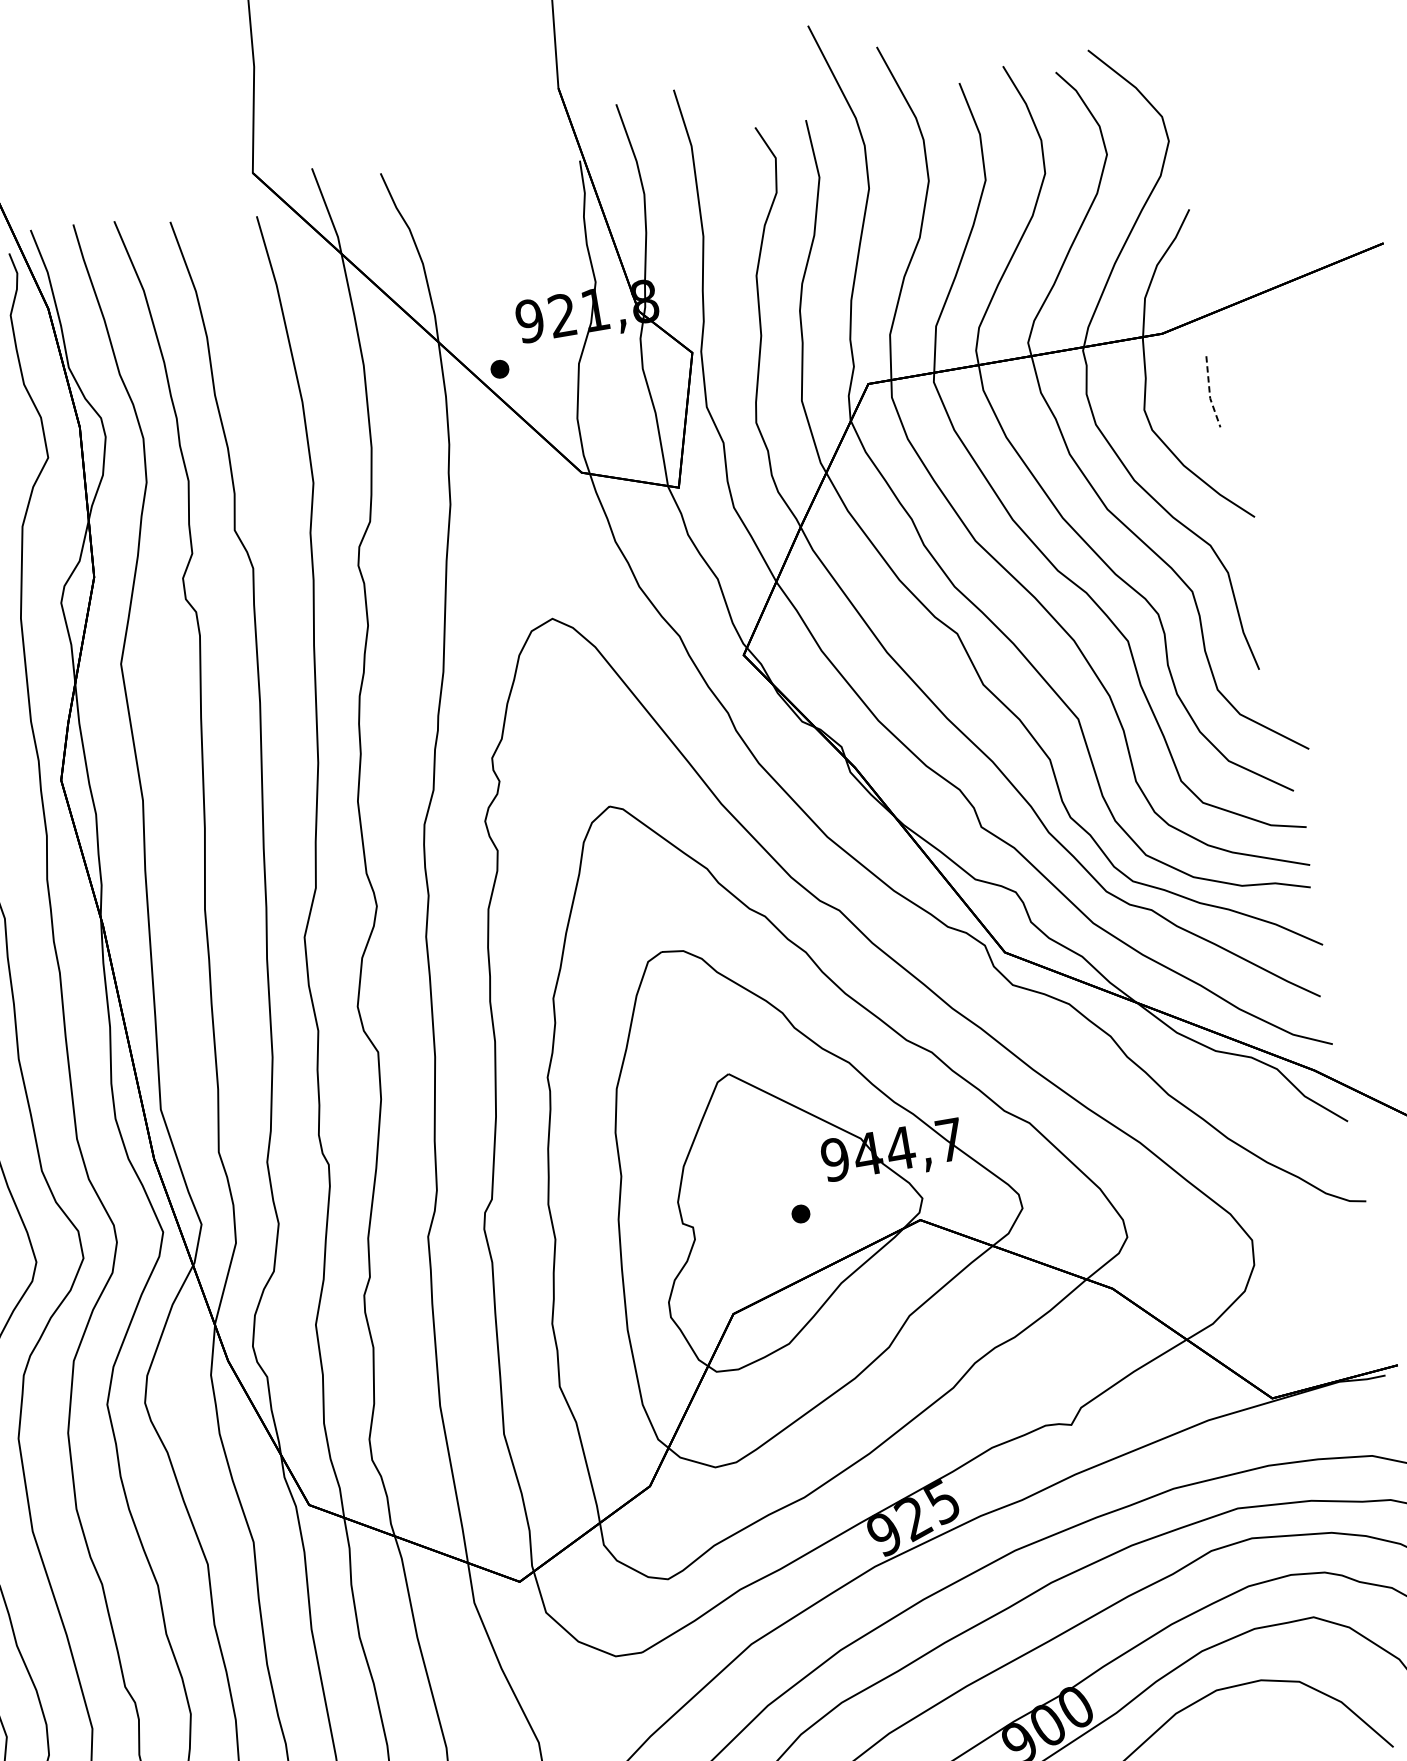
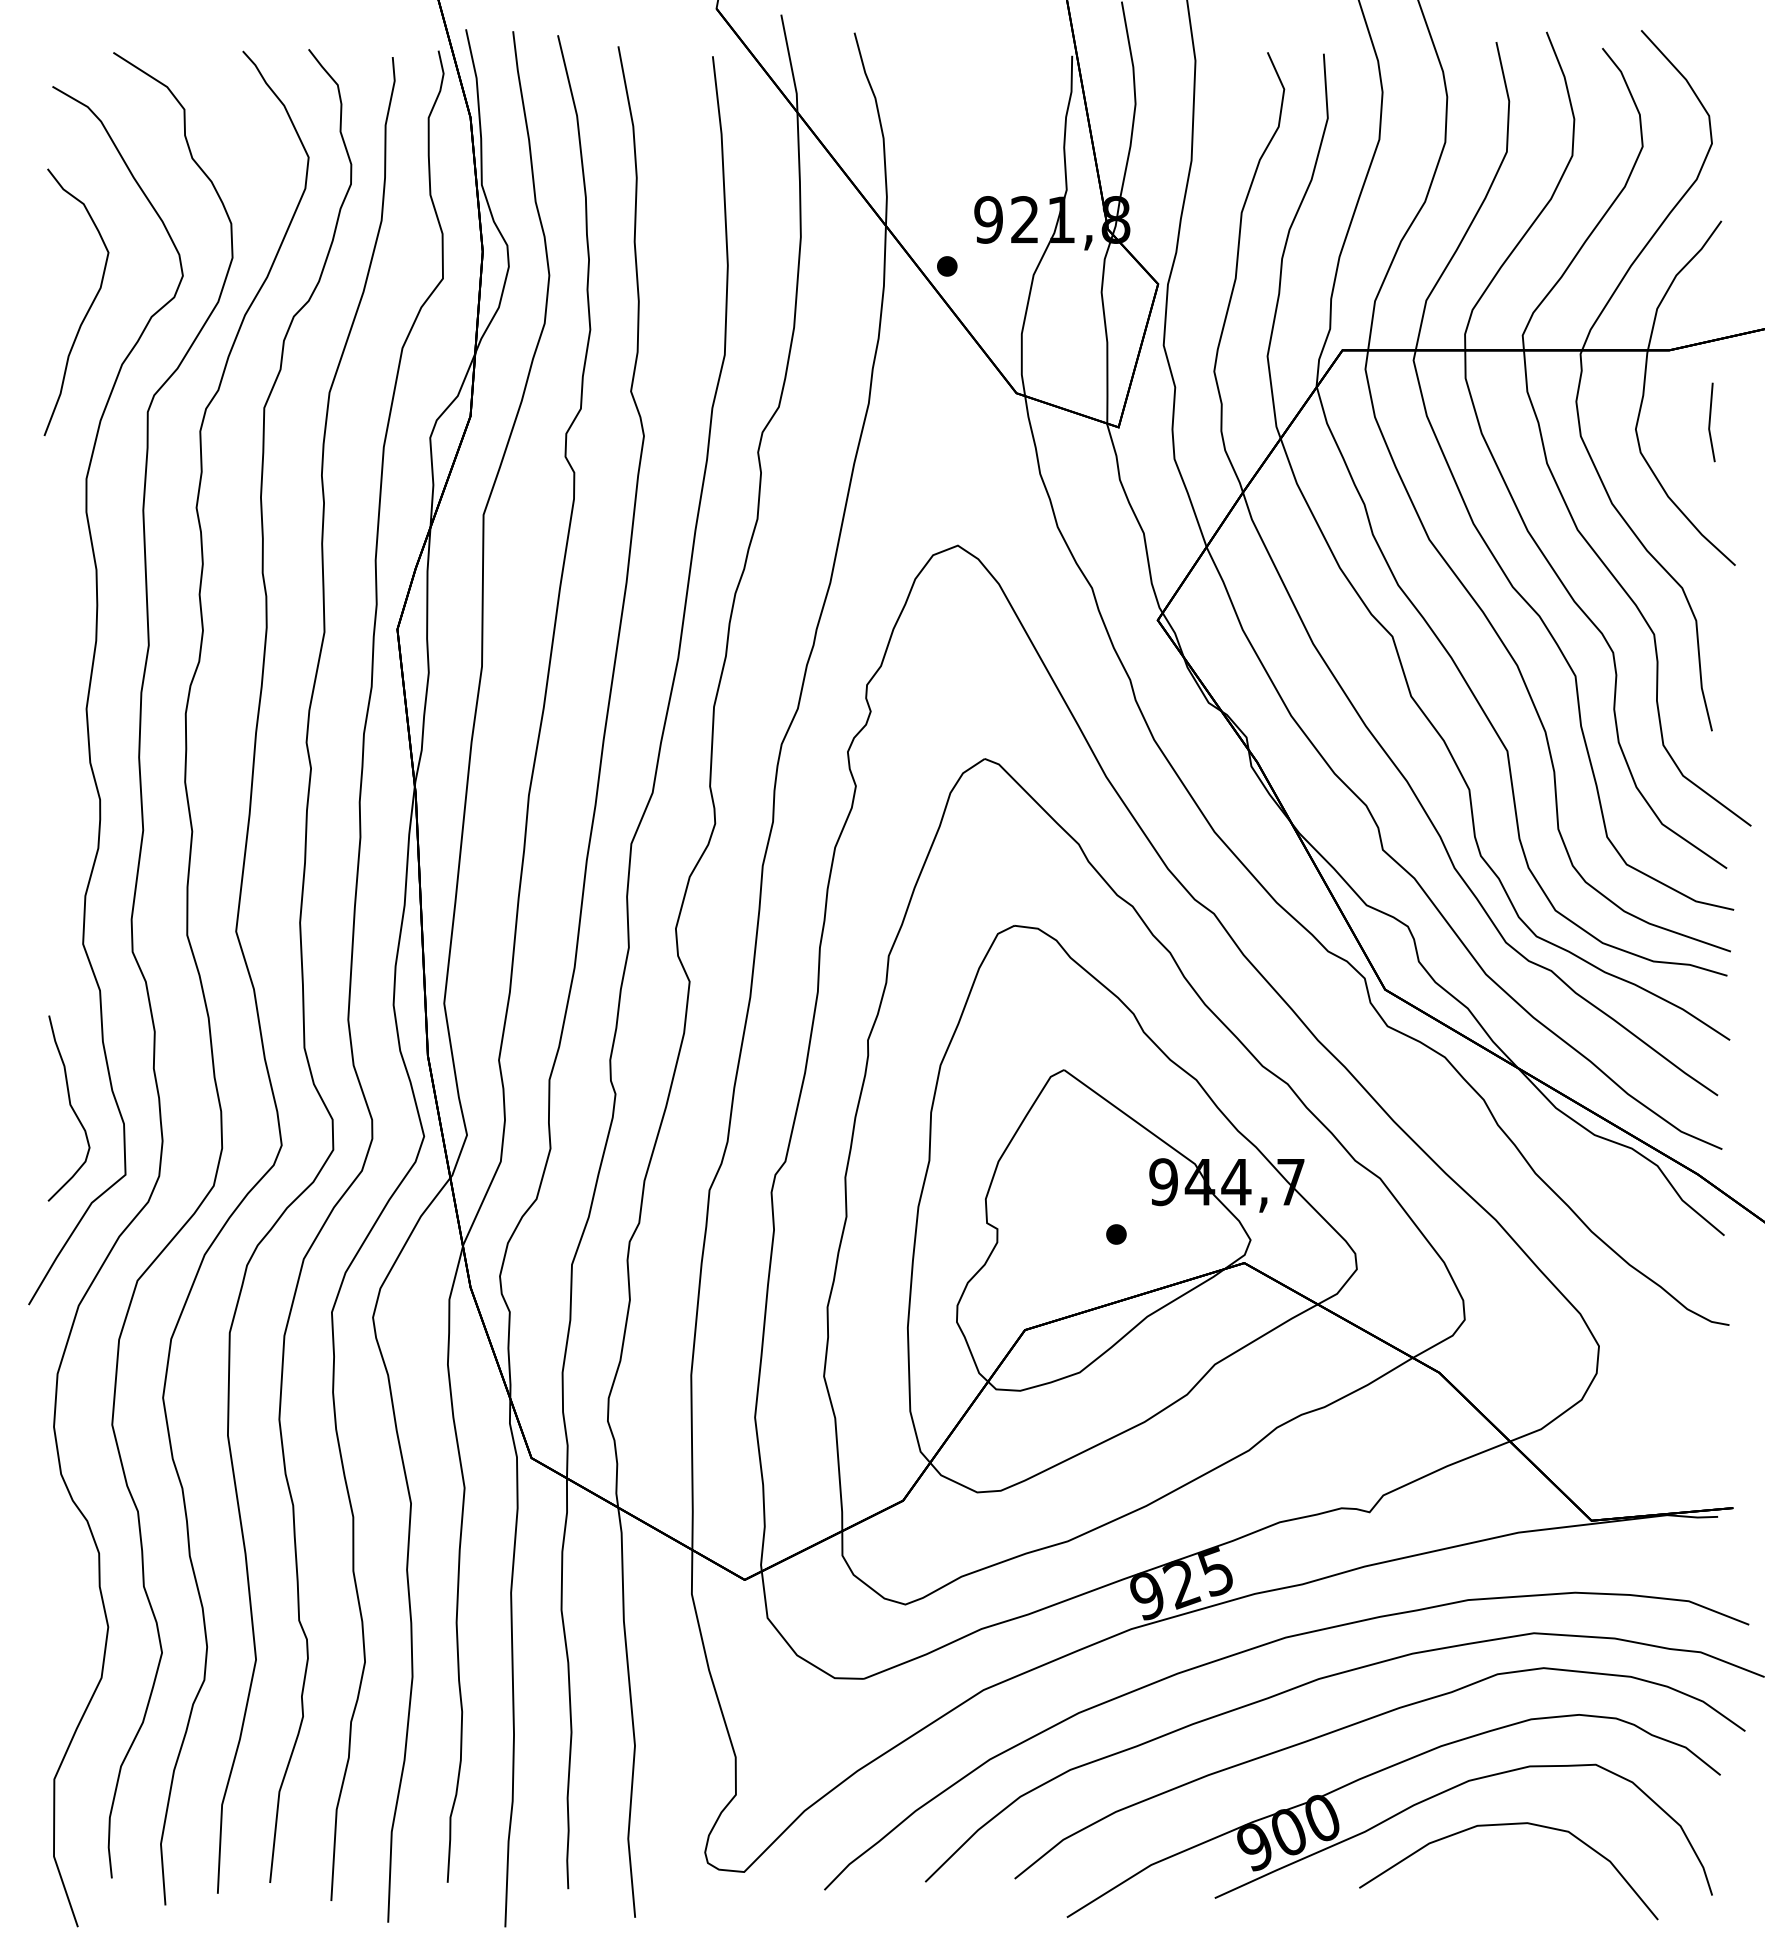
line: (1209, 393) -> (1709, 423), dashed -> solid

